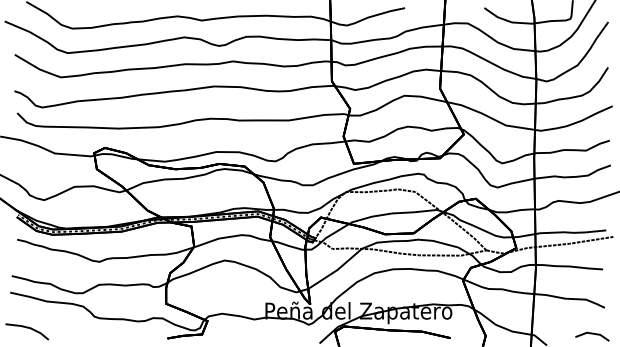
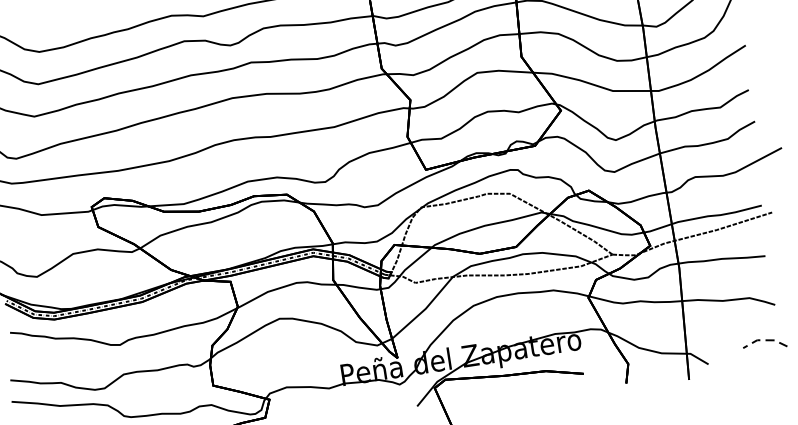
line: (592, 333) -> (764, 340), solid -> dashed

